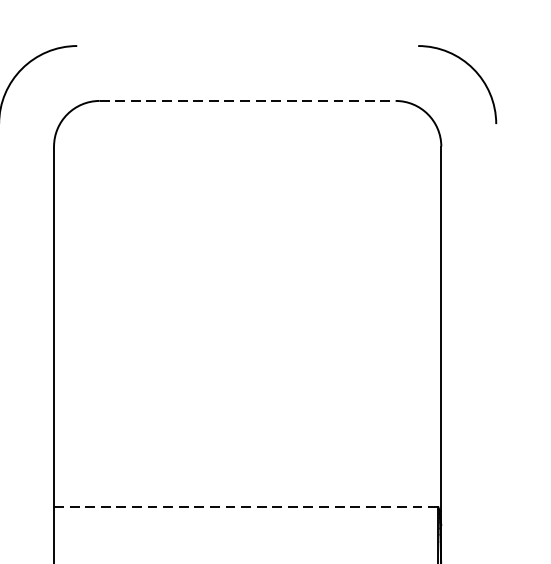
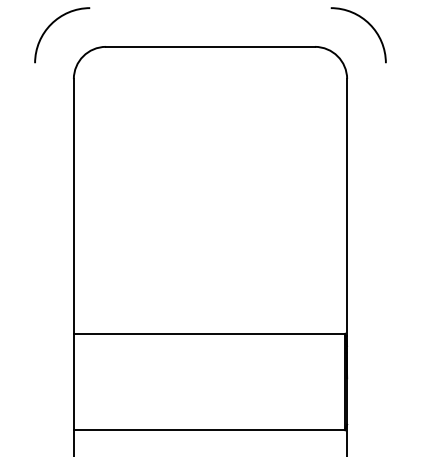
line: (249, 100) -> (211, 46), dashed -> solid
line: (246, 507) -> (209, 333), dashed -> solid

